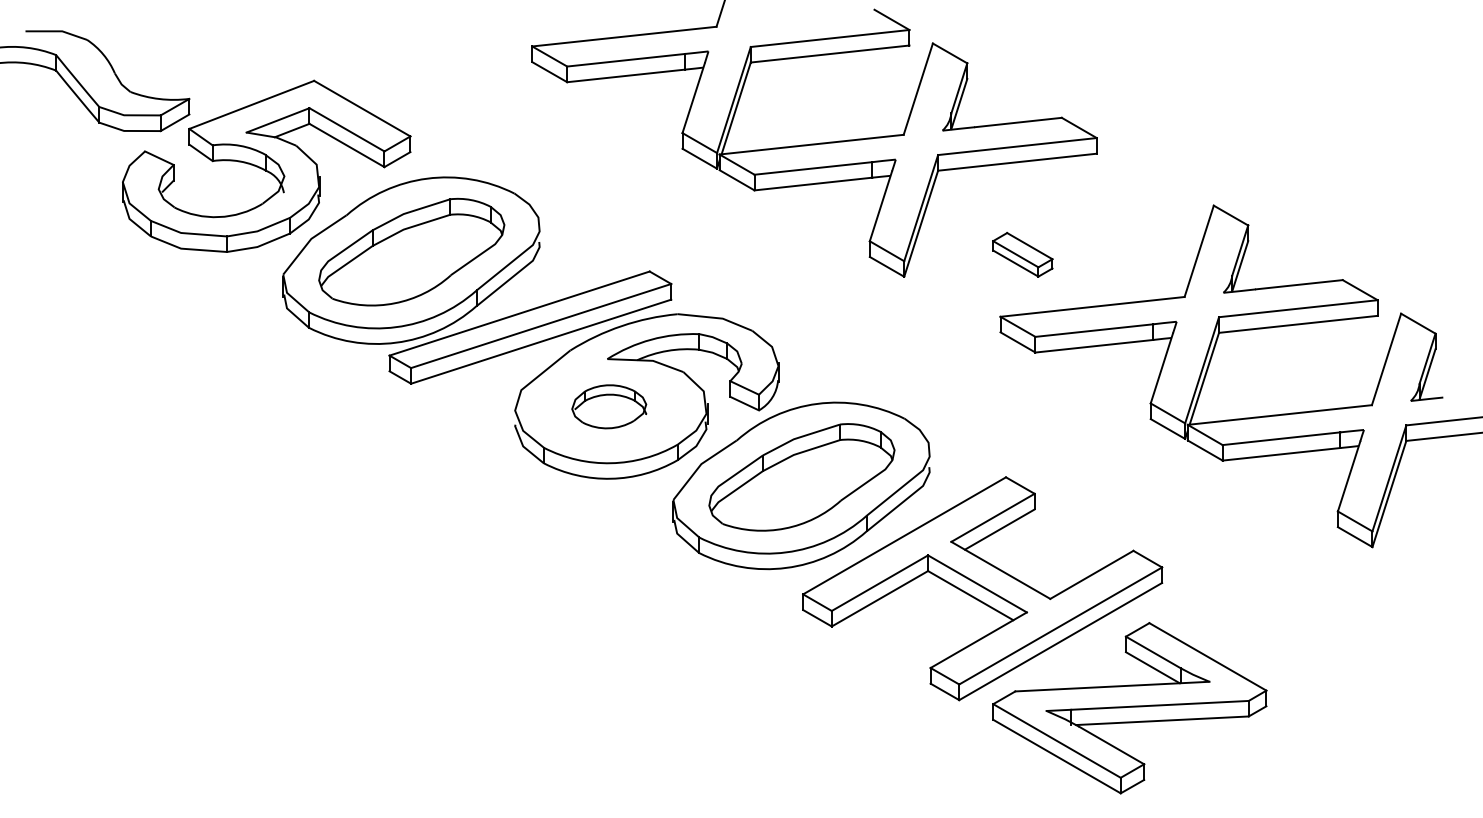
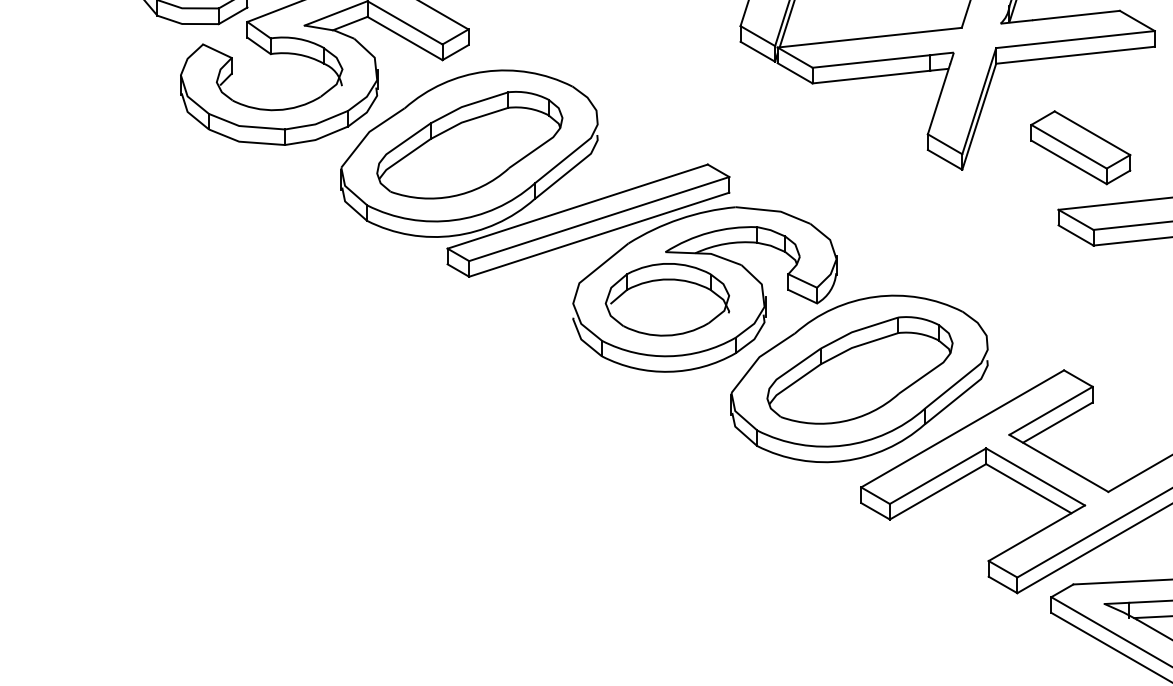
part: (1022, 254) -> (1080, 147), size x1.67
part: (608, 406) -> (666, 299), size x1.67

